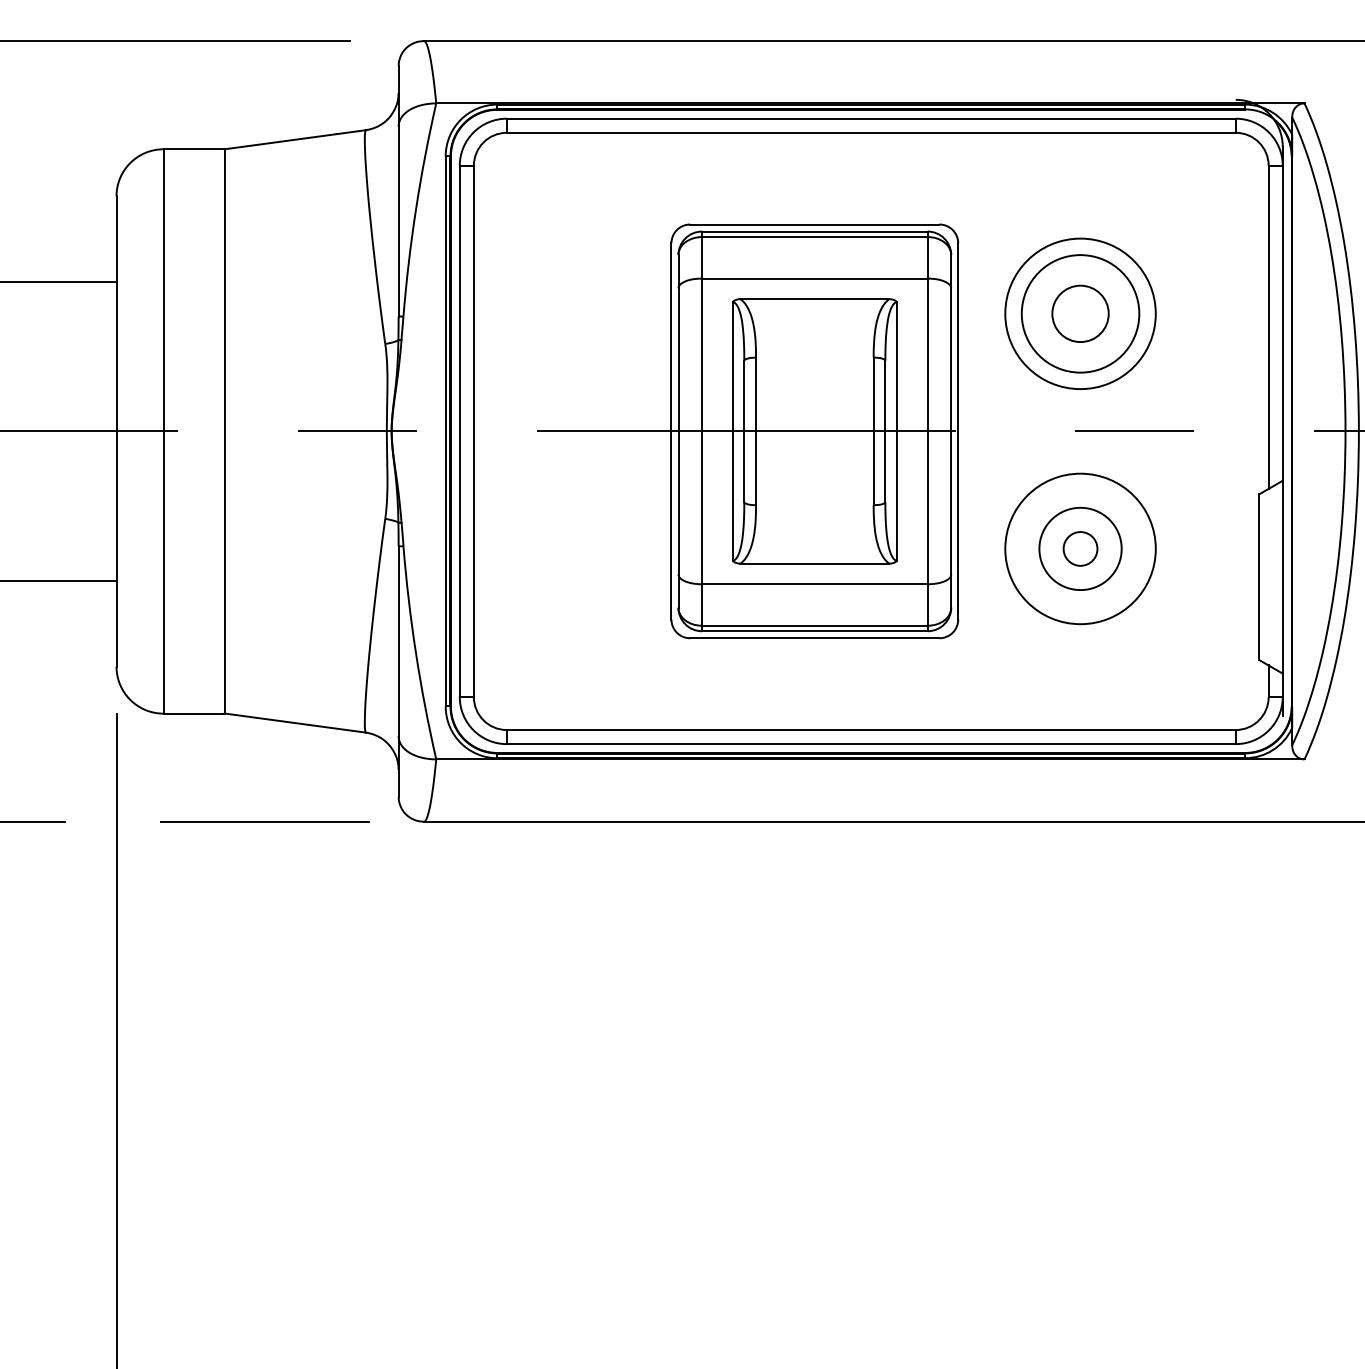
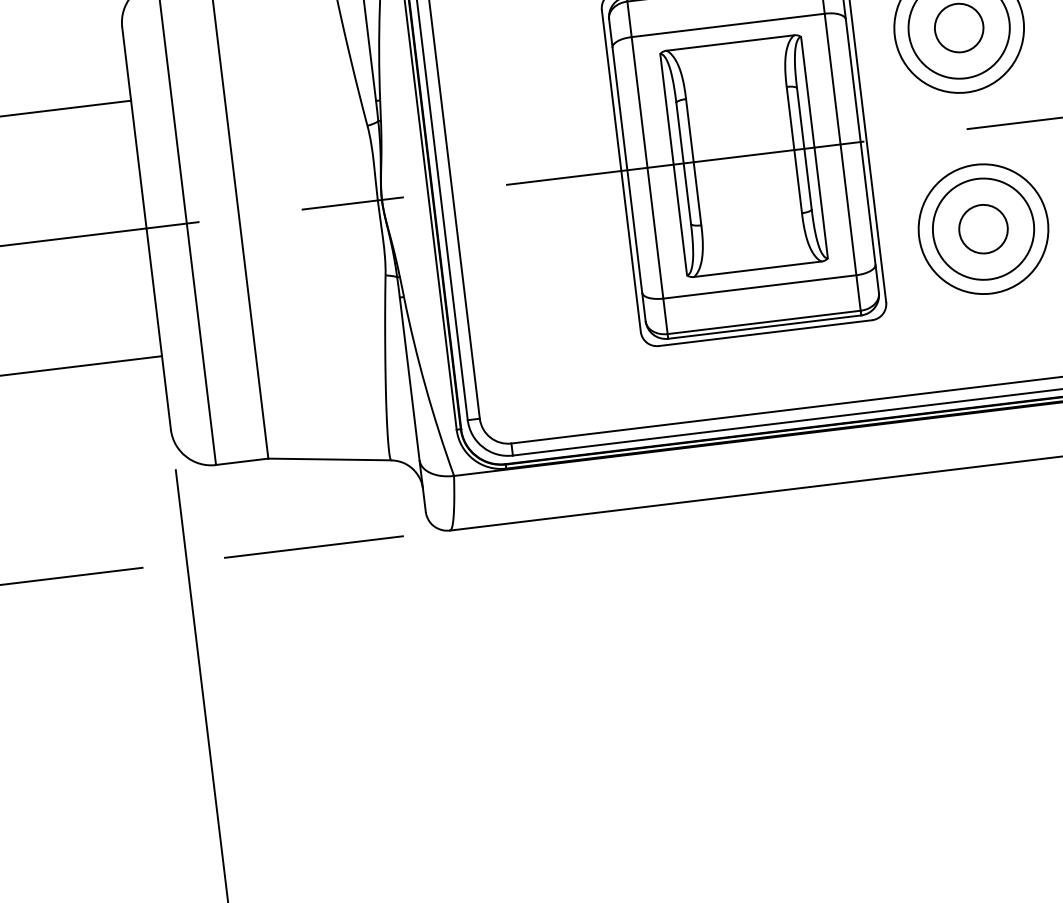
circle: (1080, 548) -> (983, 228), size x1.43
circle: (1080, 548) -> (983, 228), size x1.67

